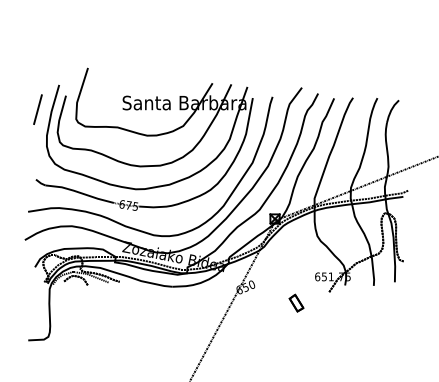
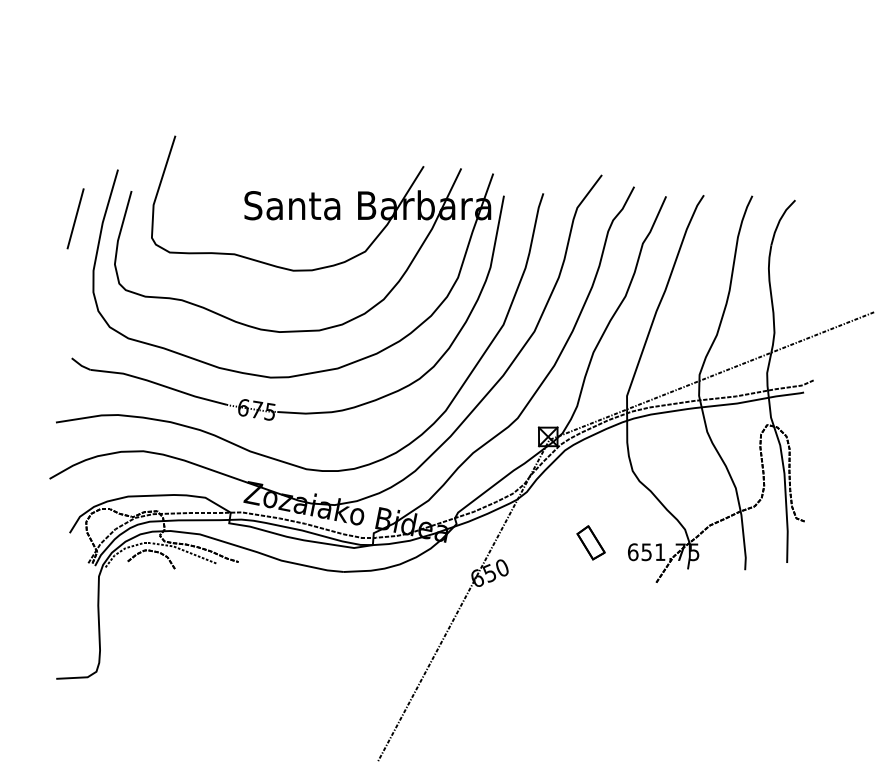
part: (296, 302) -> (590, 541), moved

